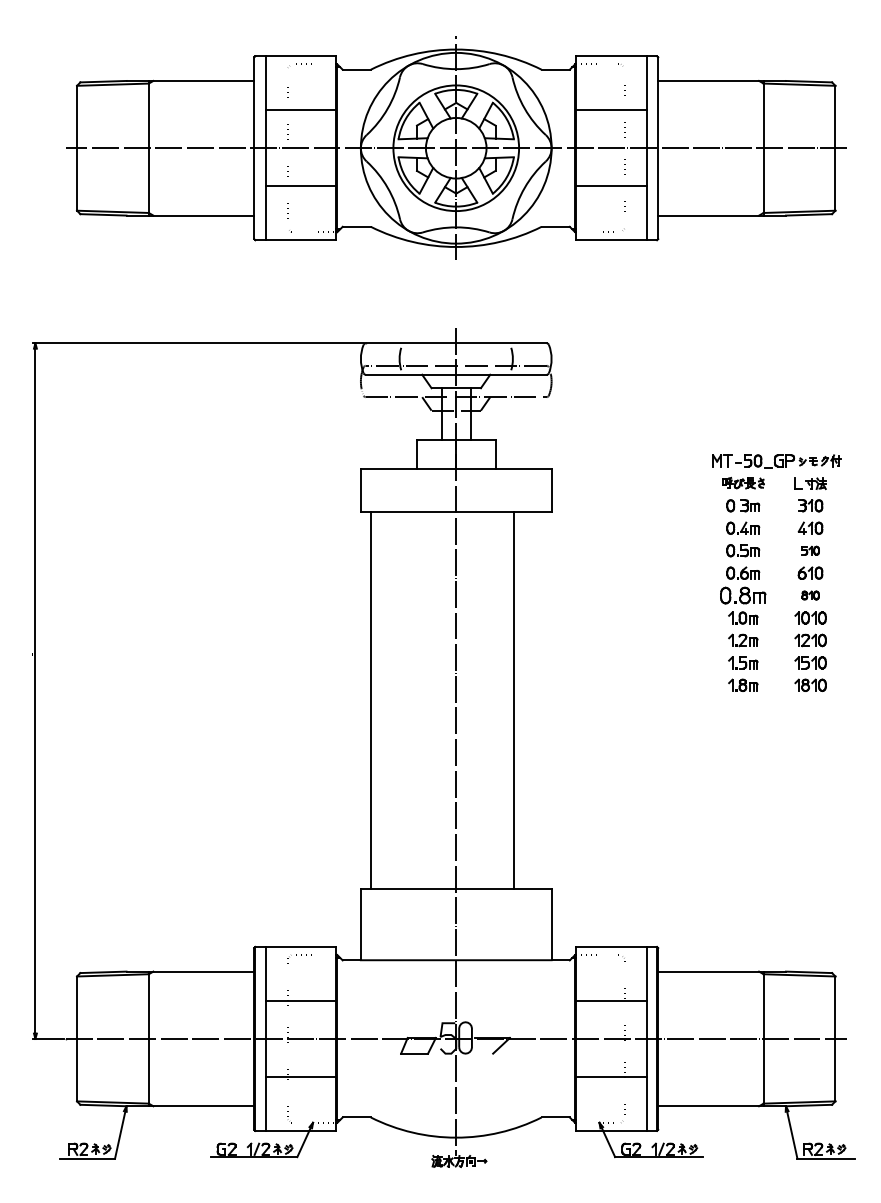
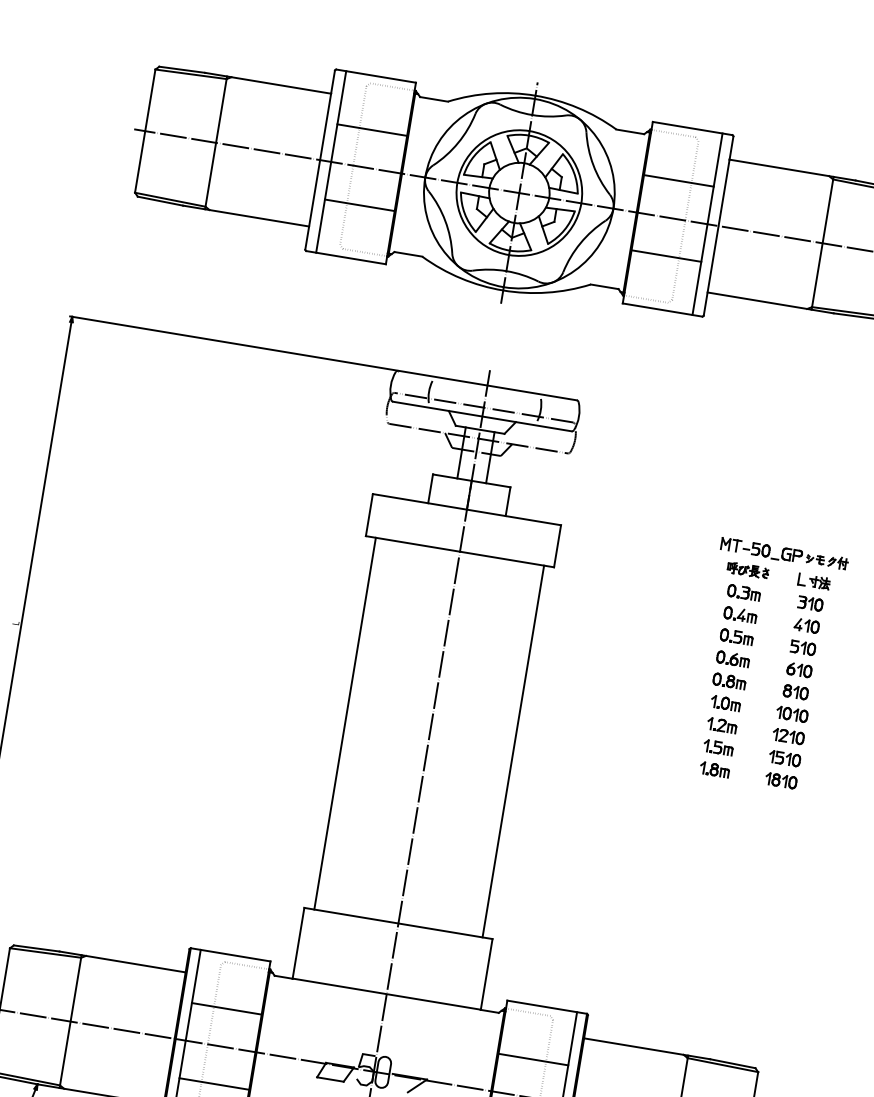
part: (810, 550) -> (803, 647), size x1.43
part: (743, 595) -> (729, 681), size x0.71
part: (810, 595) -> (795, 692), size x1.43
line: (513, 699) -> (513, 750), moved

